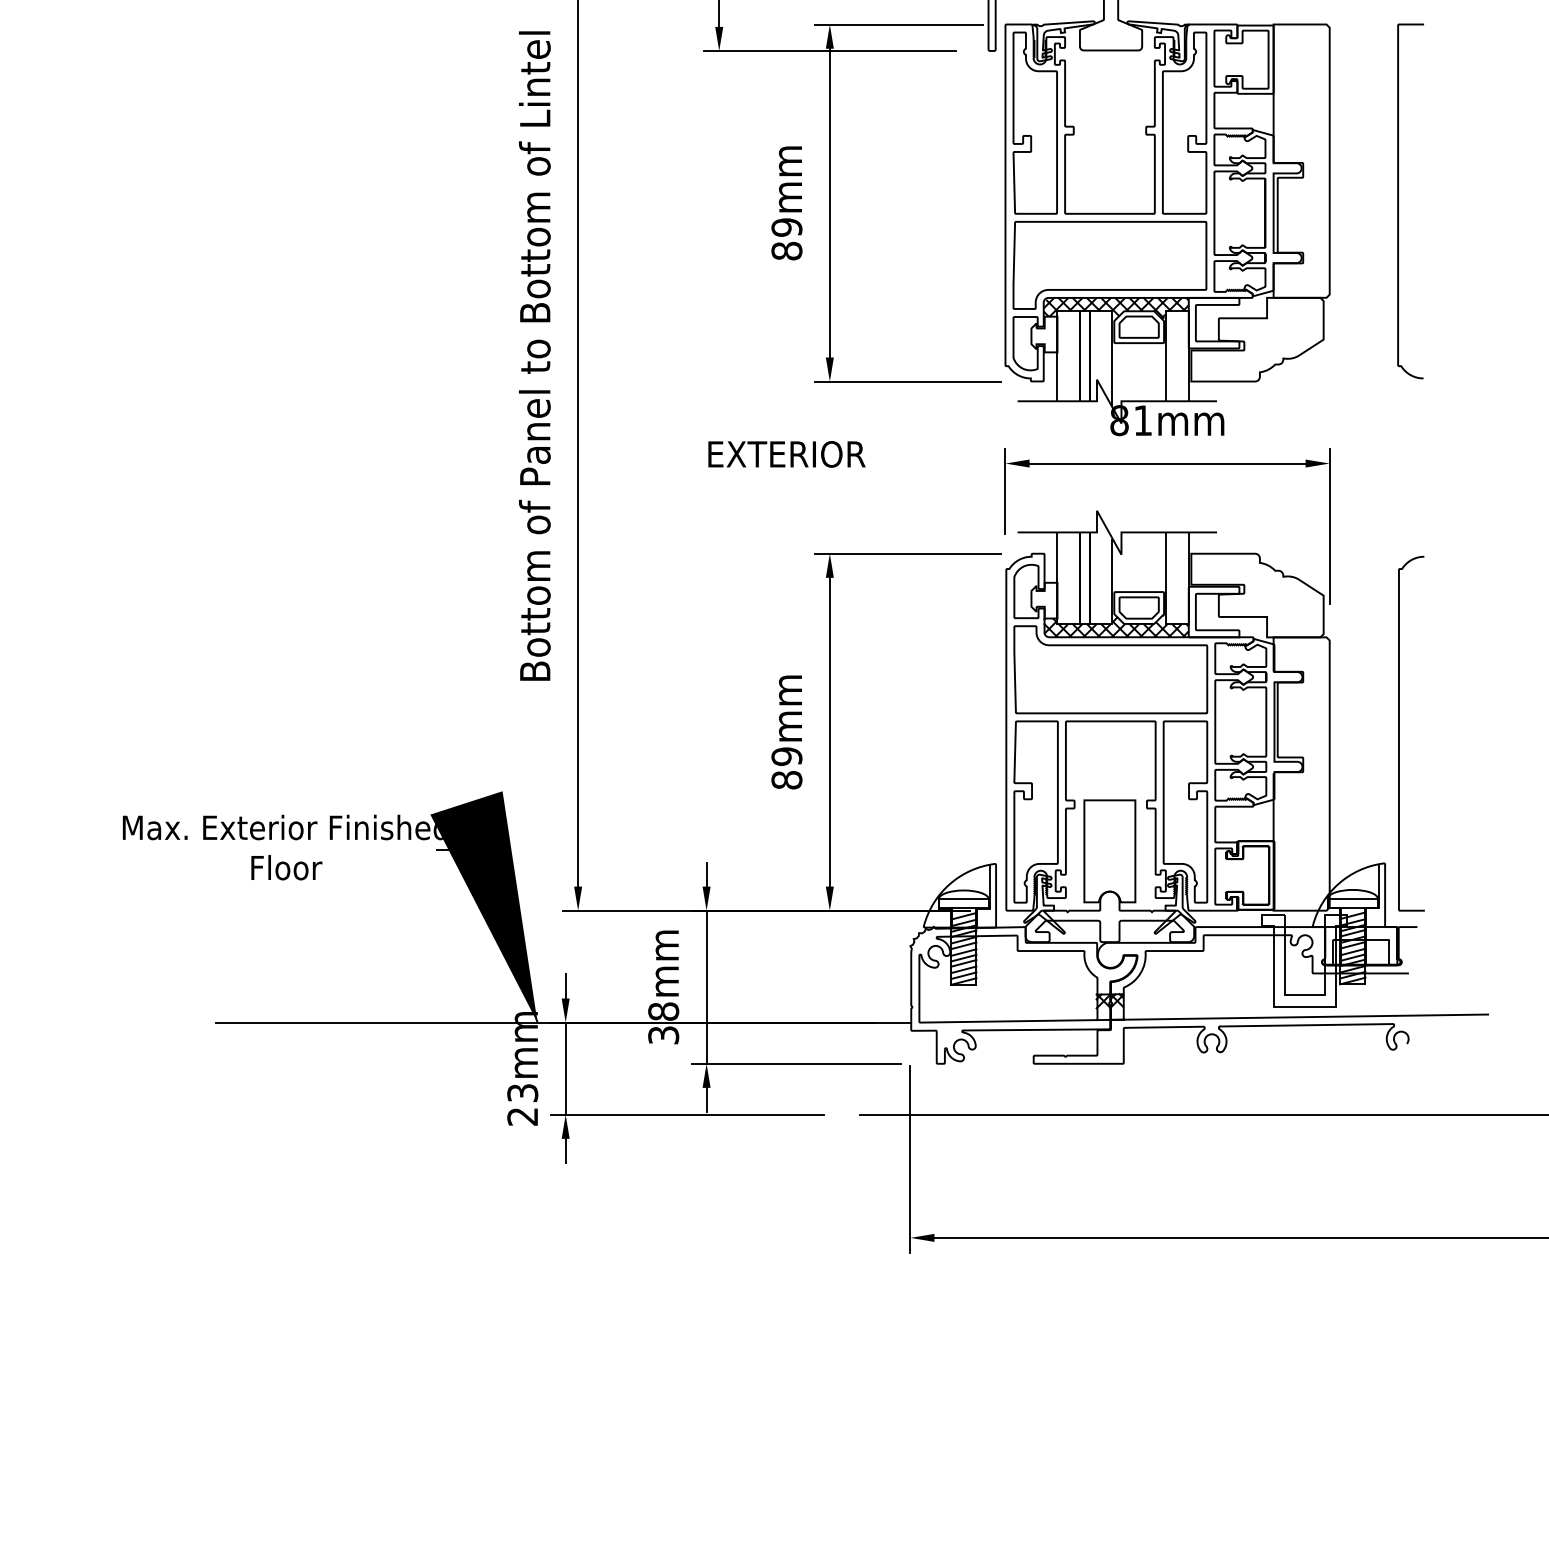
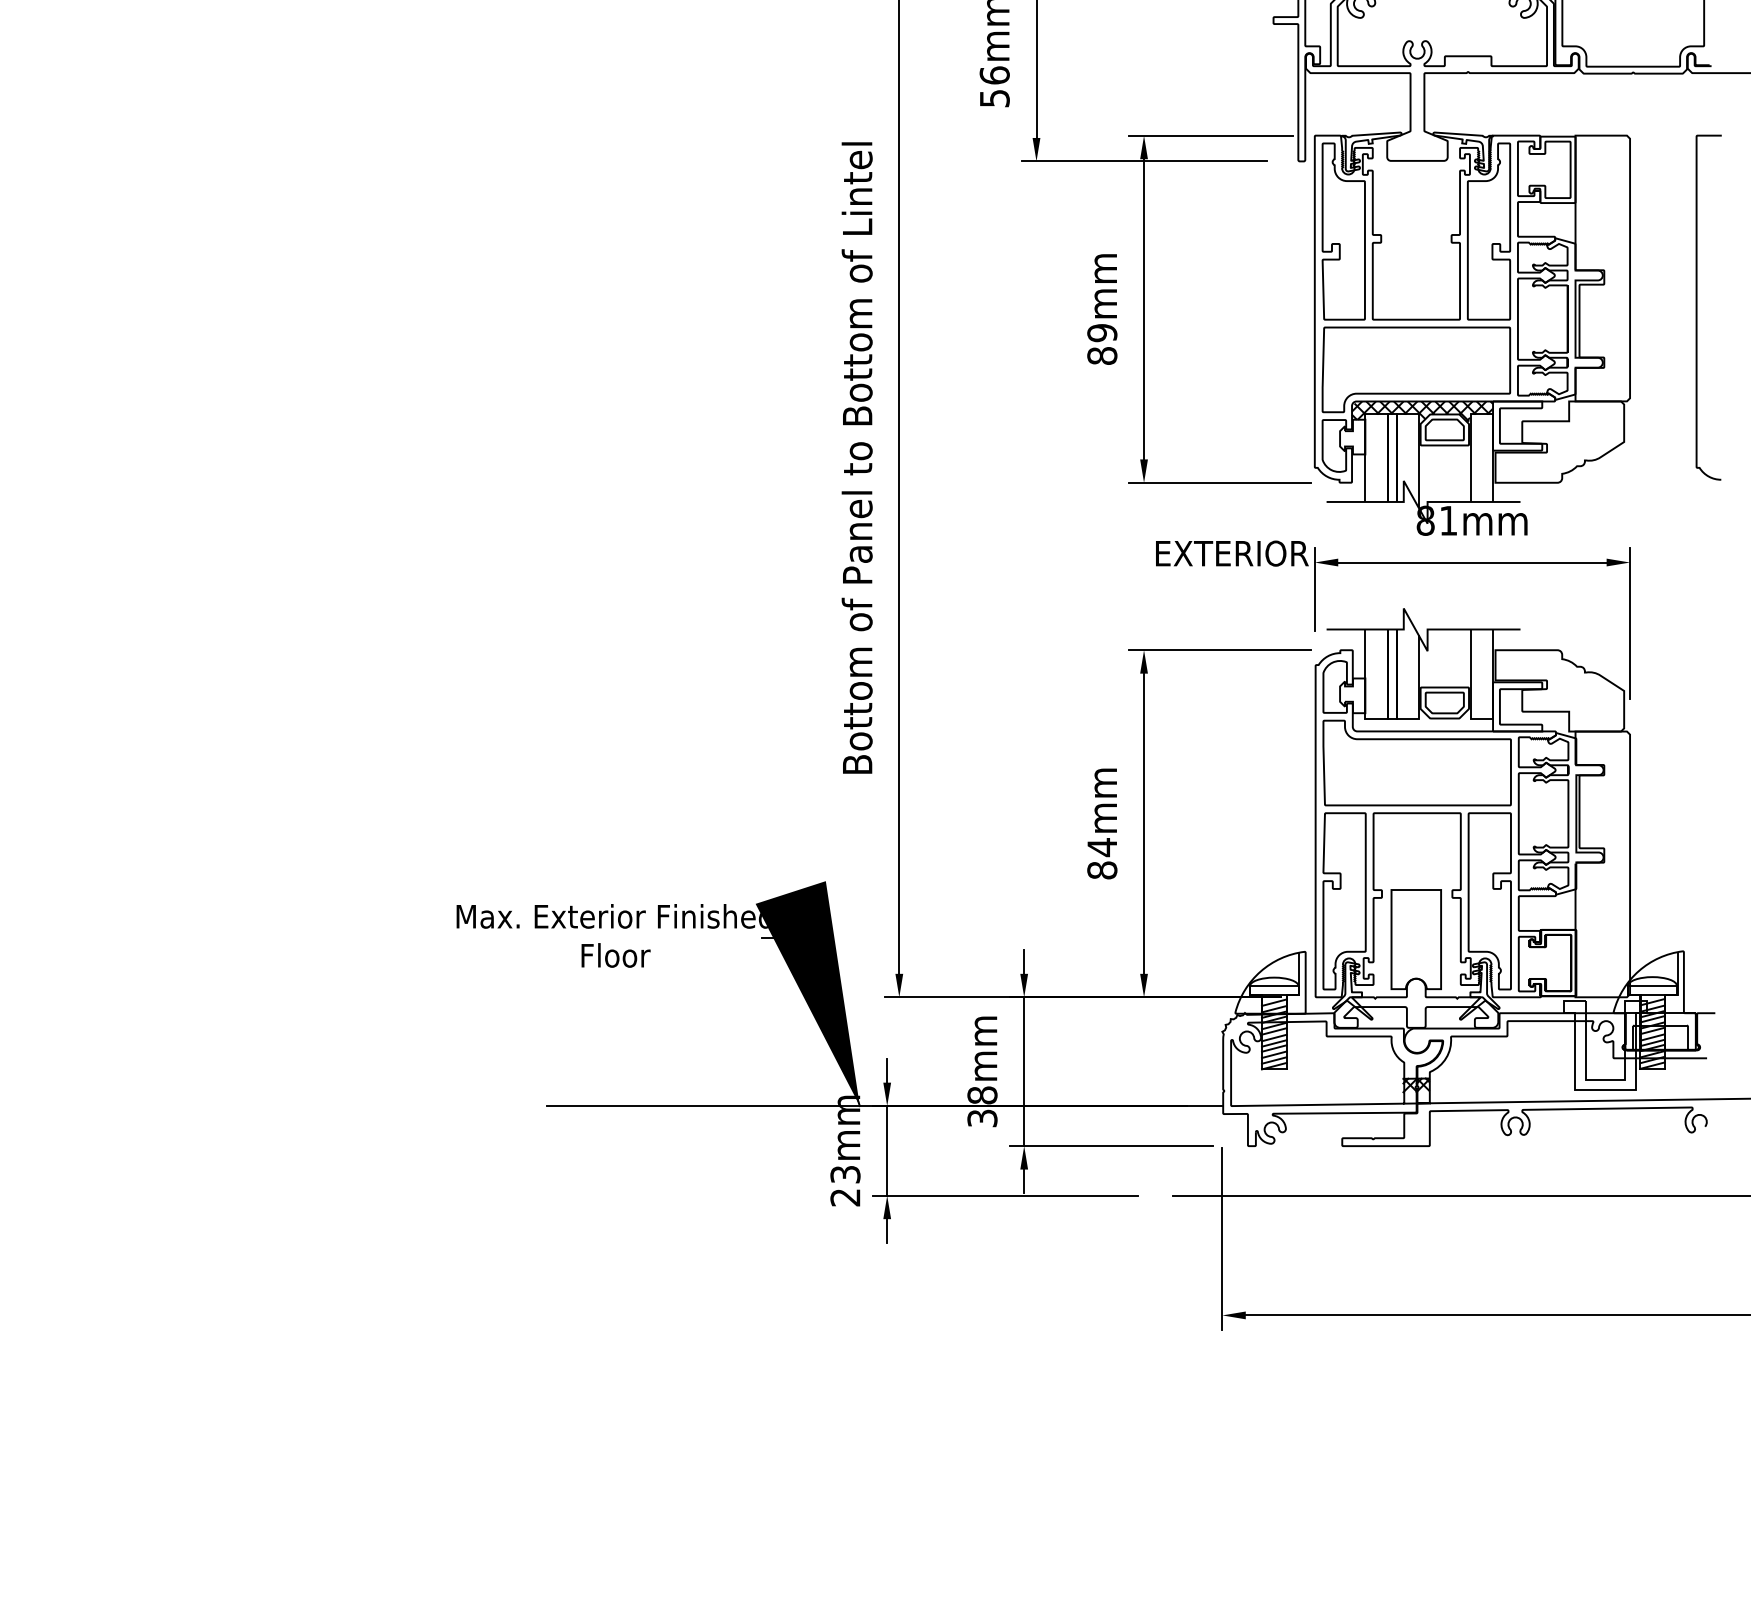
text: (787, 454) -> (1232, 553), moved
hatch: (1116, 626) -> (1422, 720), removed
curve: (1400, 734) -> (1698, 825), removed
text: (787, 756) -> (1102, 847), 89mm -> 84mm

